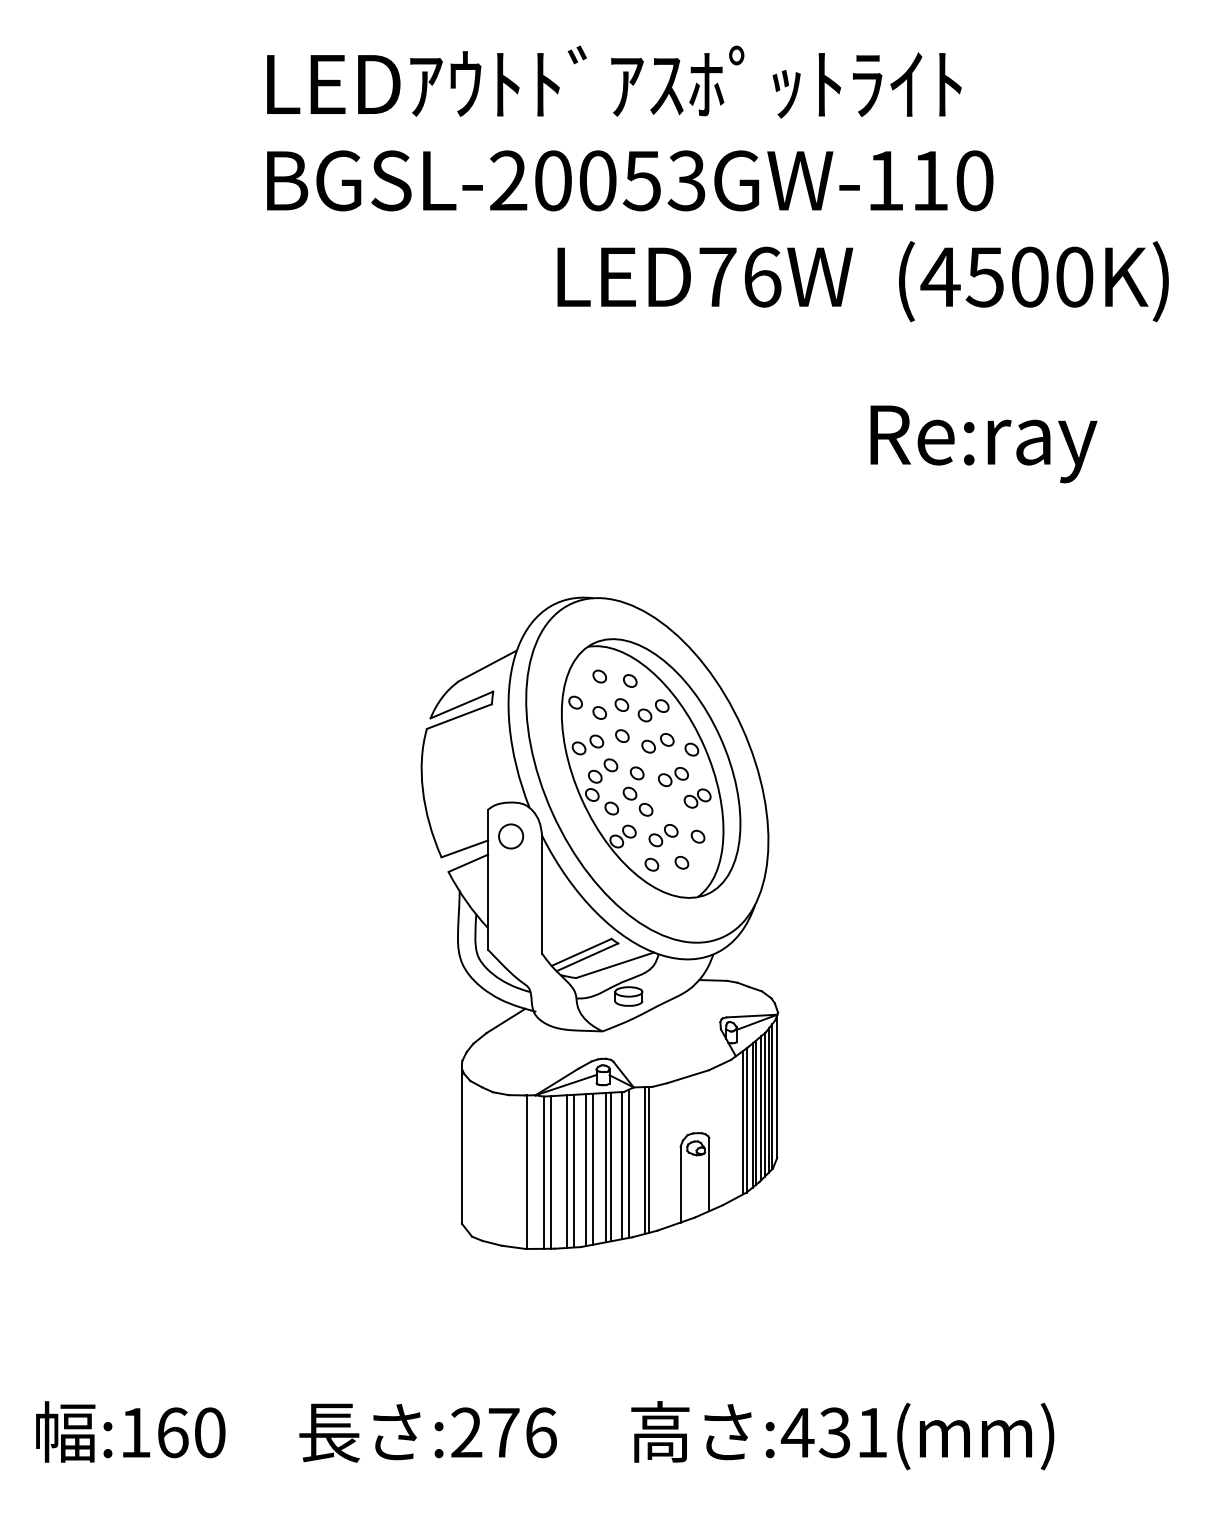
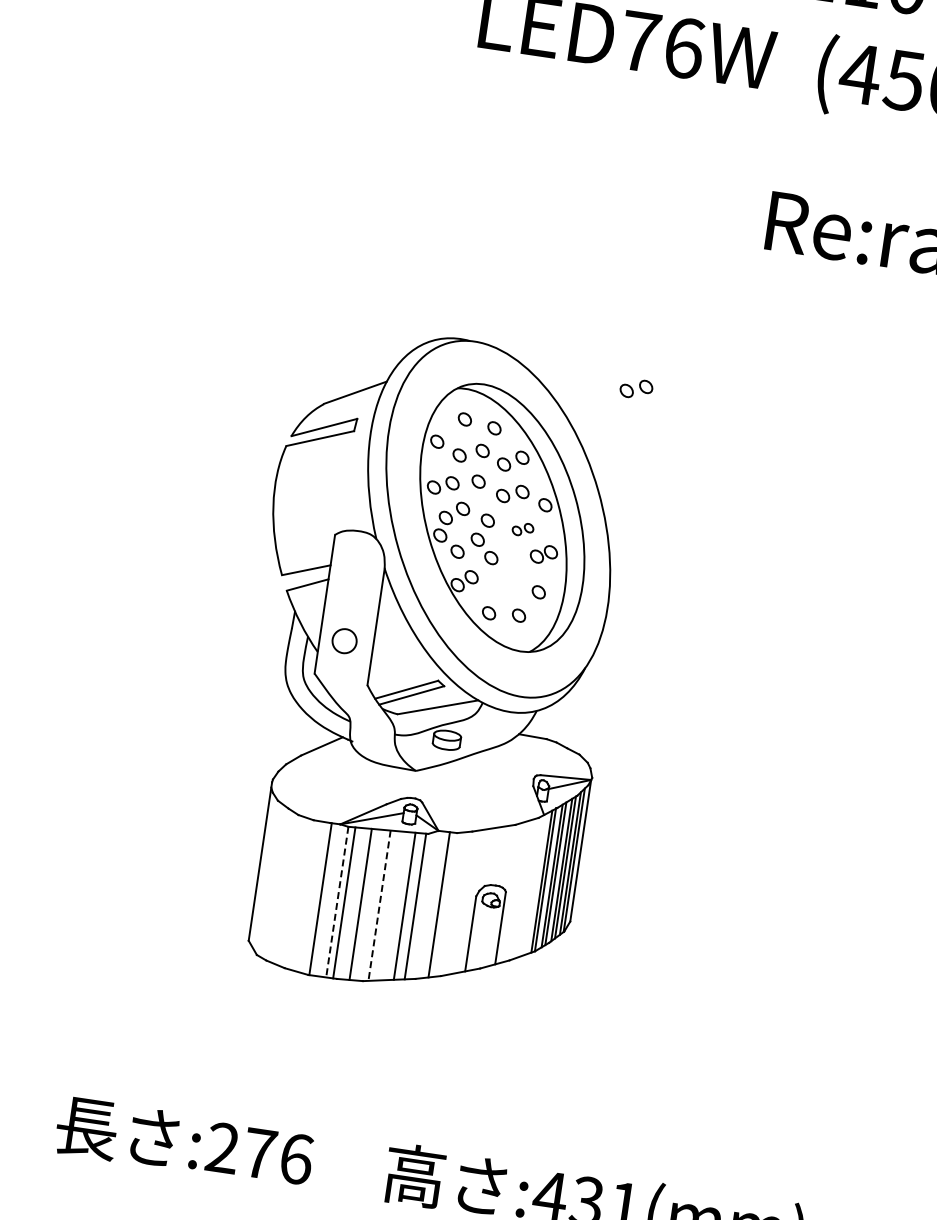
part: (764, 621) -> (635, 389), added
part: (672, 776) -> (522, 528), size x0.7
part: (663, 835) -> (504, 586), removed
circle: (511, 836) -> (345, 641), moved
line: (649, 1159) -> (443, 904), removed
line: (629, 1164) -> (423, 906), removed
line: (605, 1167) -> (398, 905), removed
line: (593, 1168) -> (386, 905), removed
line: (574, 1170) -> (367, 904), removed
line: (586, 1170) -> (379, 906), solid -> dashed
line: (544, 1173) -> (337, 903), solid -> dashed

